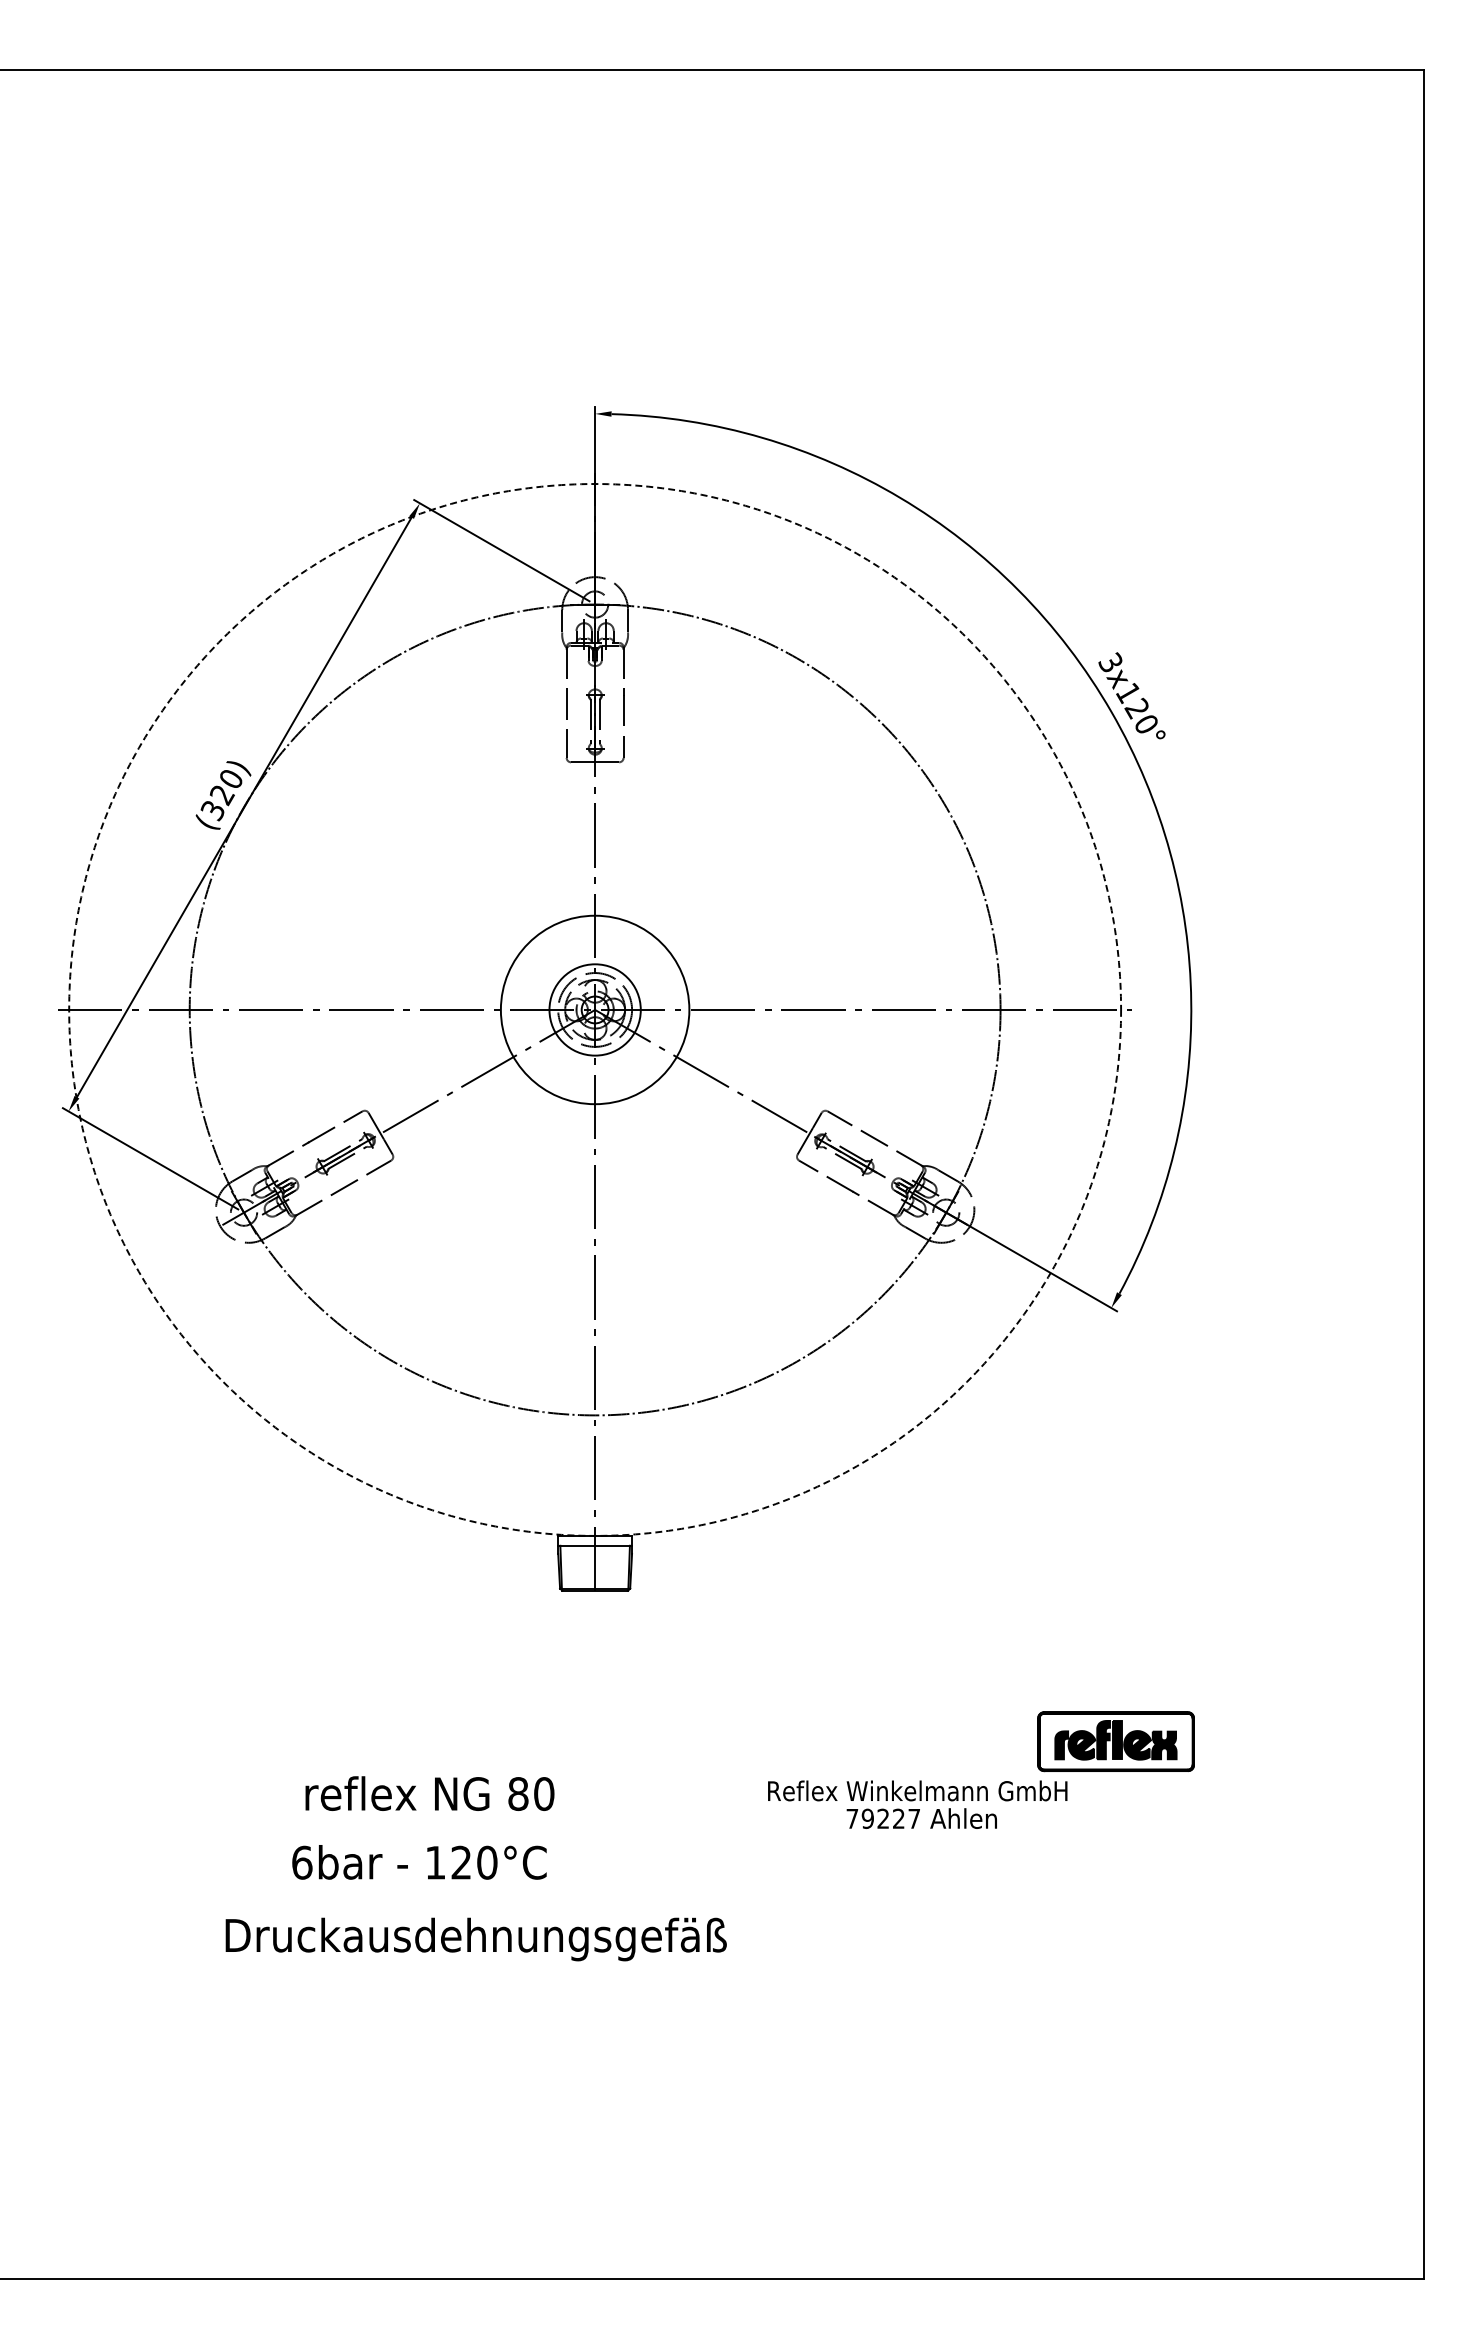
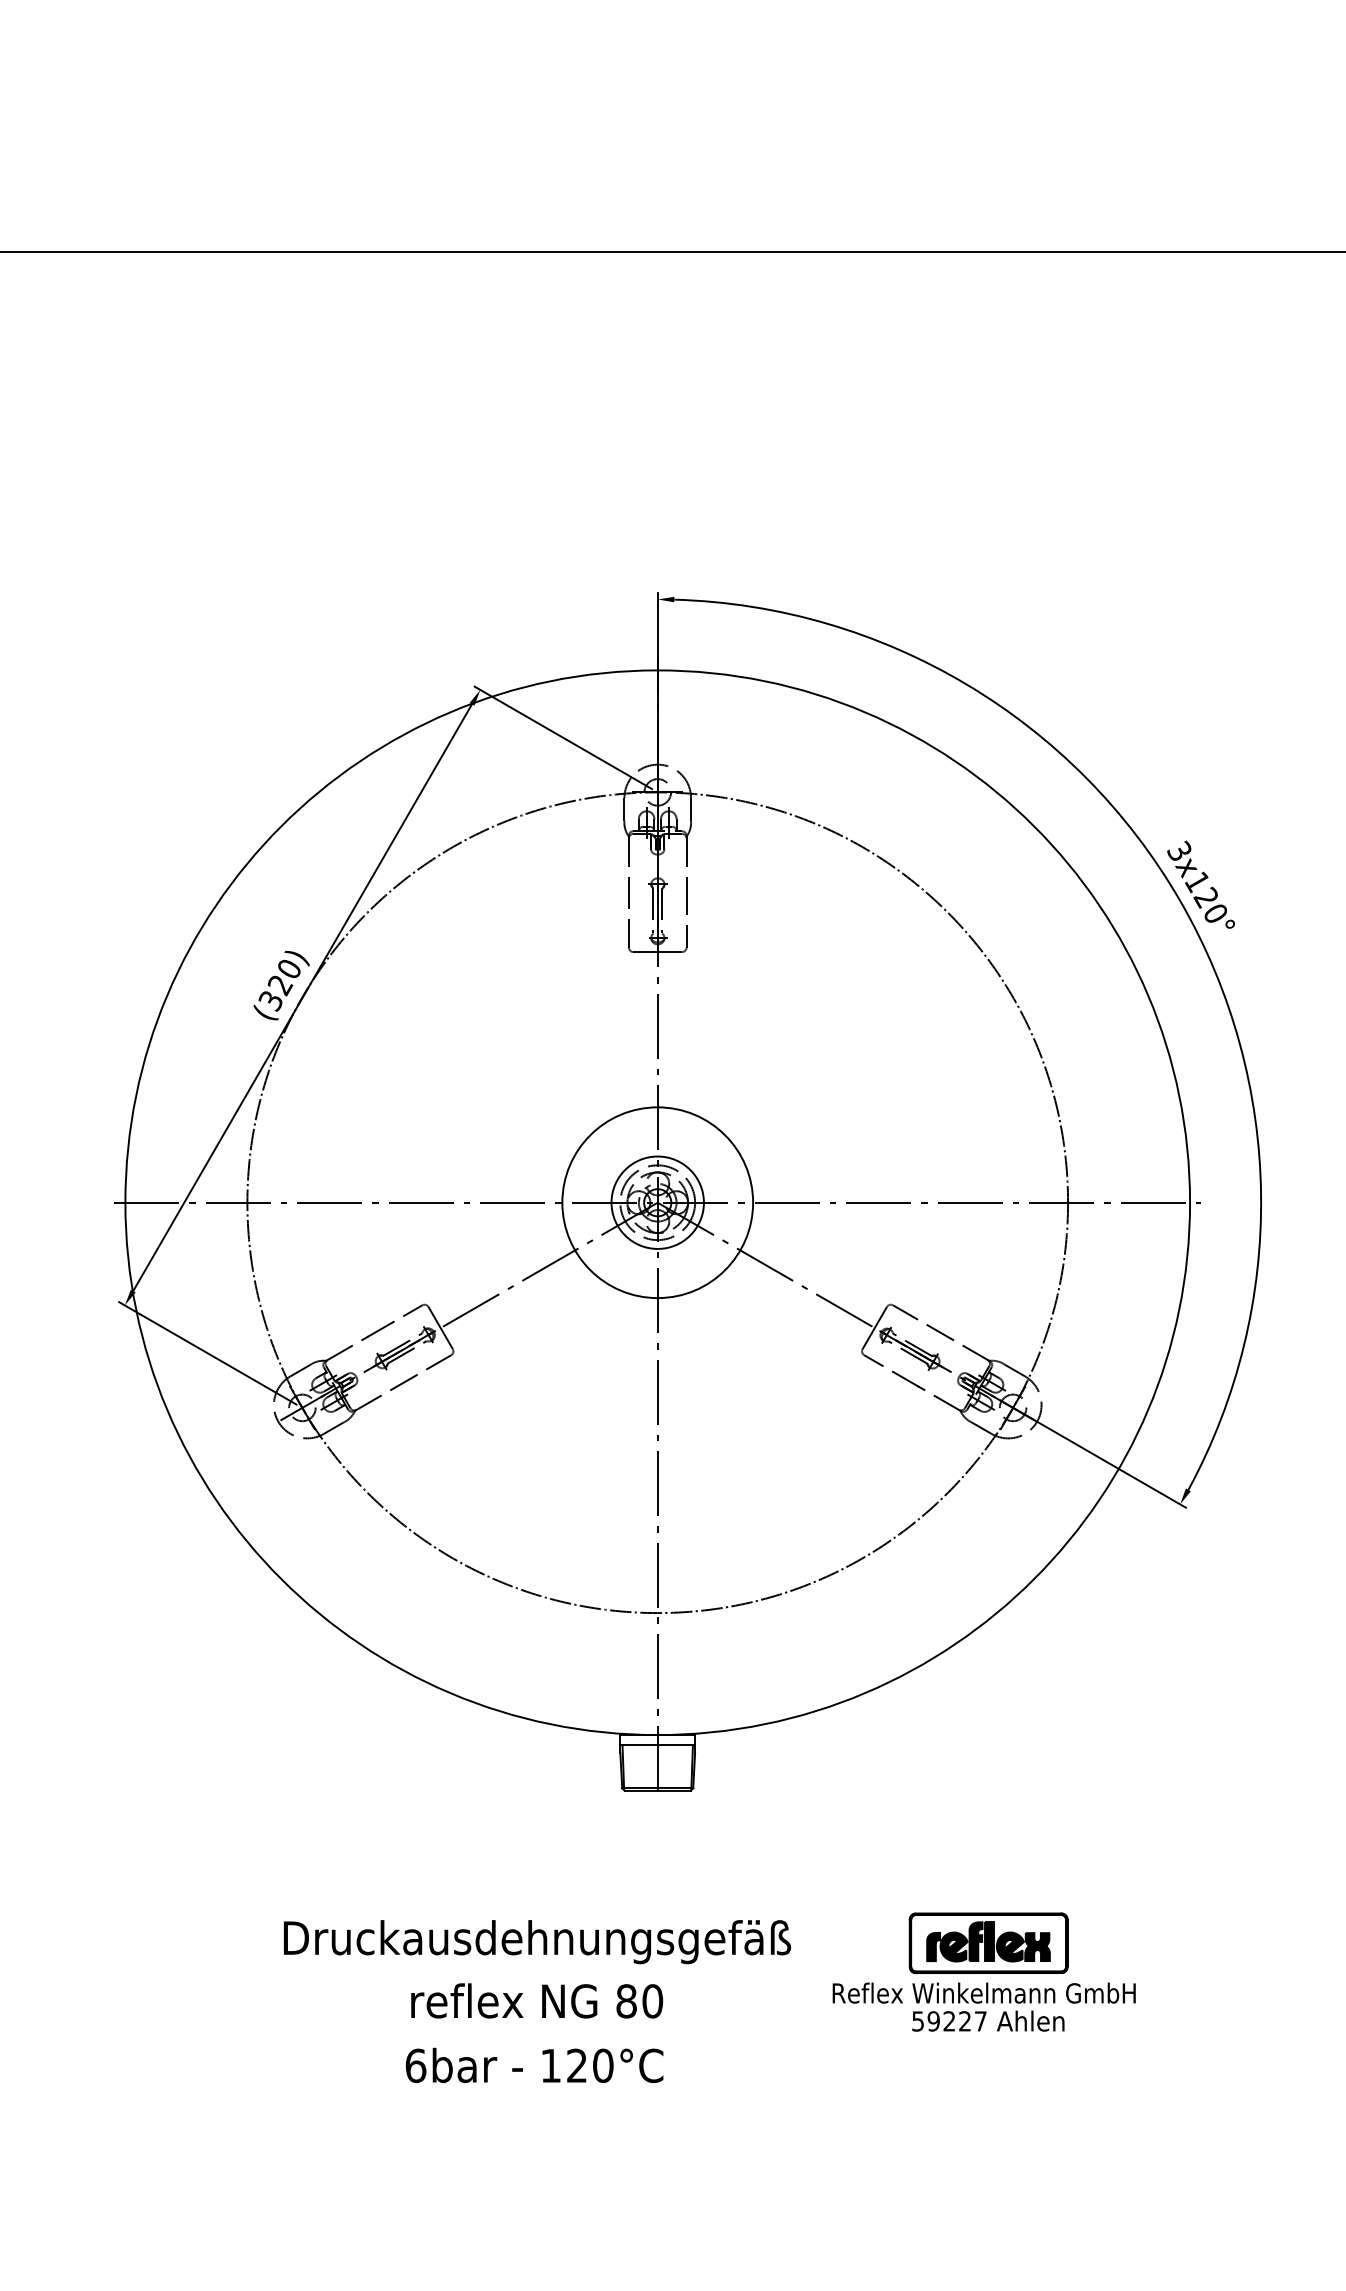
circle: (595, 1009) -> (658, 1202), dashed -> solid
part: (1115, 1741) -> (988, 1943), moved
text: (429, 1793) -> (536, 2000), moved
text: (852, 1818) -> (918, 2021), 79227 -> 59227
text: (419, 1862) -> (534, 2065), moved
text: (475, 1939) -> (536, 1942), moved

